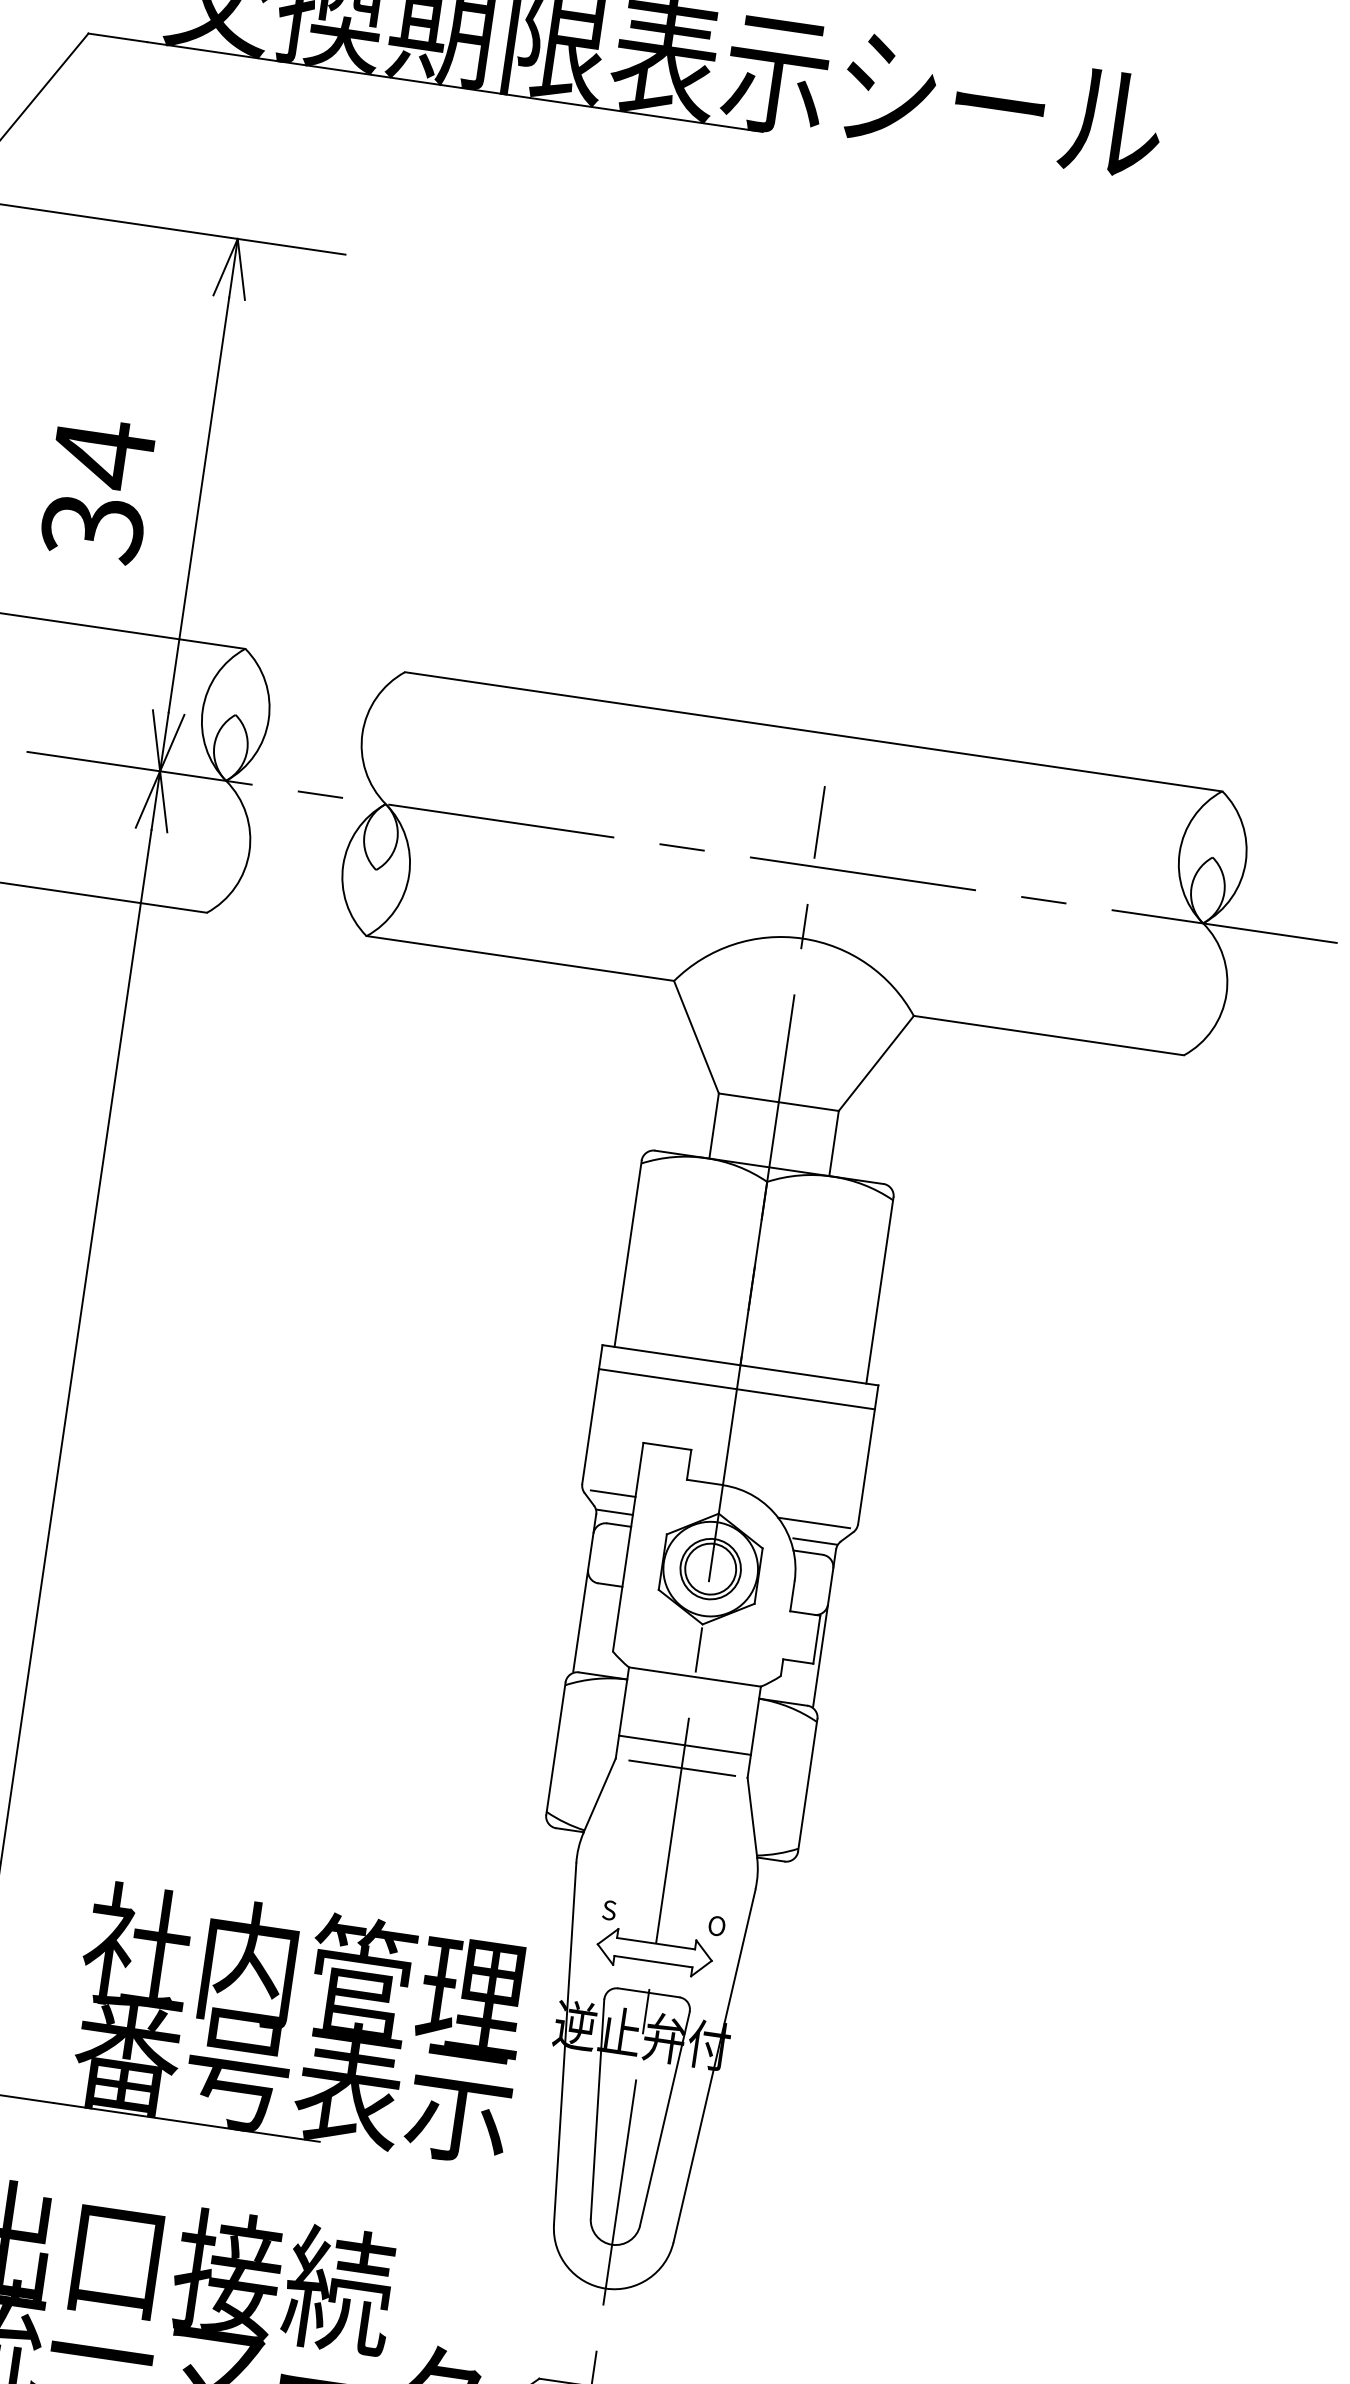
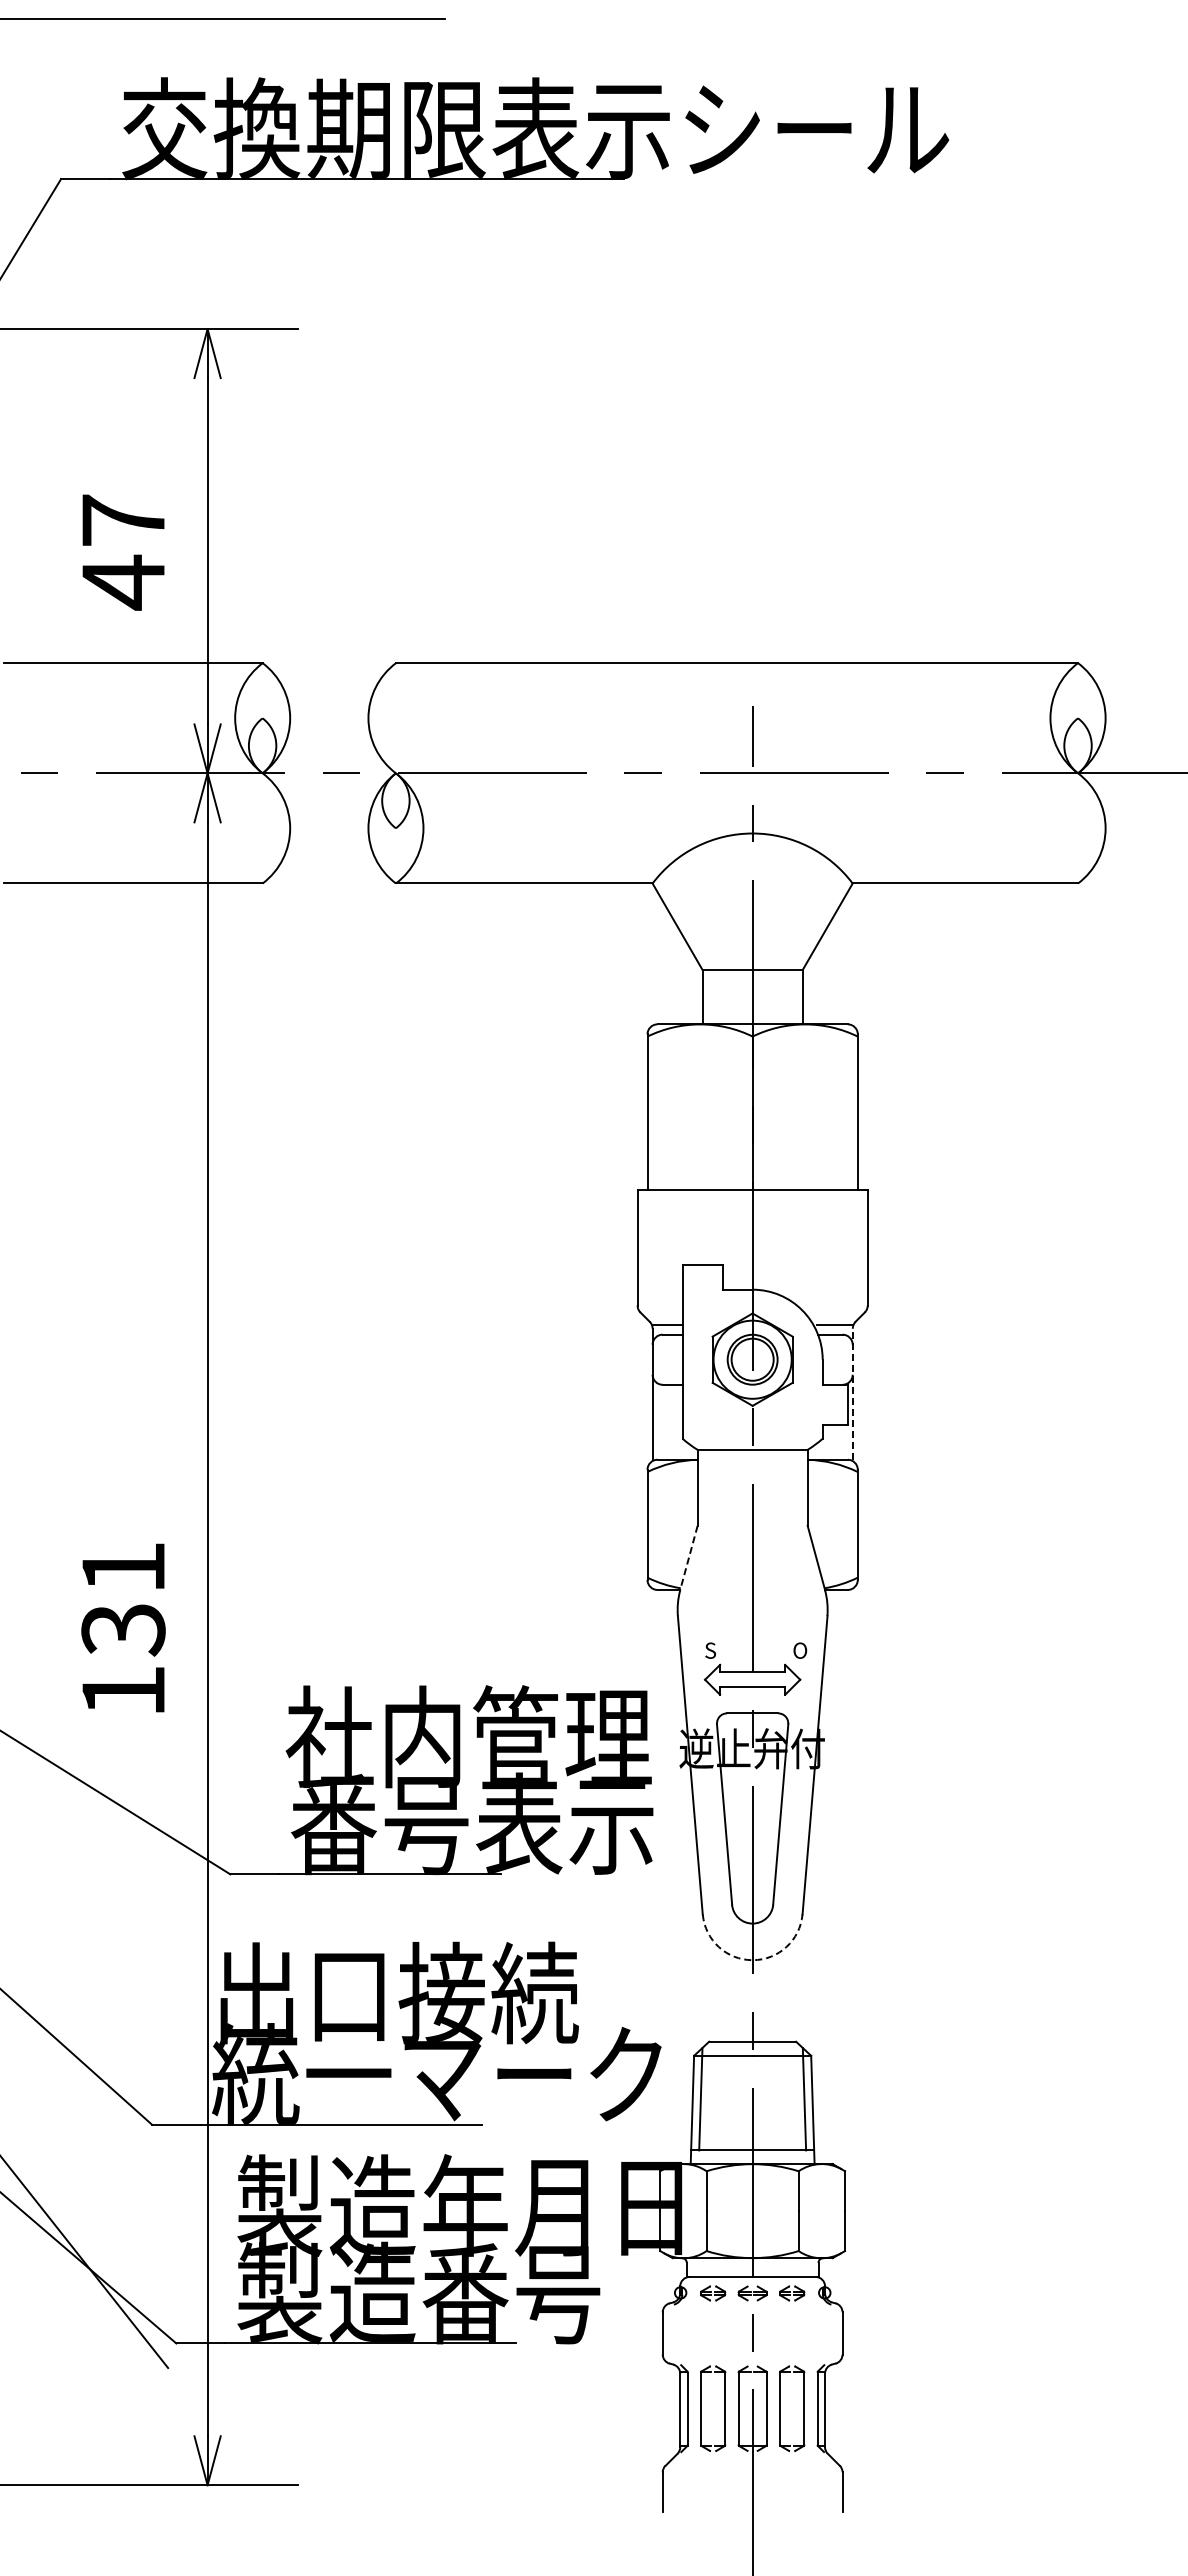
text: (98, 490) -> (123, 551), 34 -> 47
line: (736, 1389) -> (752, 1209), removed
line: (612, 1493) -> (663, 1309), removed
line: (813, 1522) -> (831, 1309), removed
line: (824, 1628) -> (852, 1394), solid -> dashed
line: (684, 1744) -> (752, 1506), removed
line: (682, 1767) -> (753, 1525), removed
line: (599, 1796) -> (688, 1558), solid -> dashed
arc: (605, 2288) -> (752, 1960), solid -> dashed

